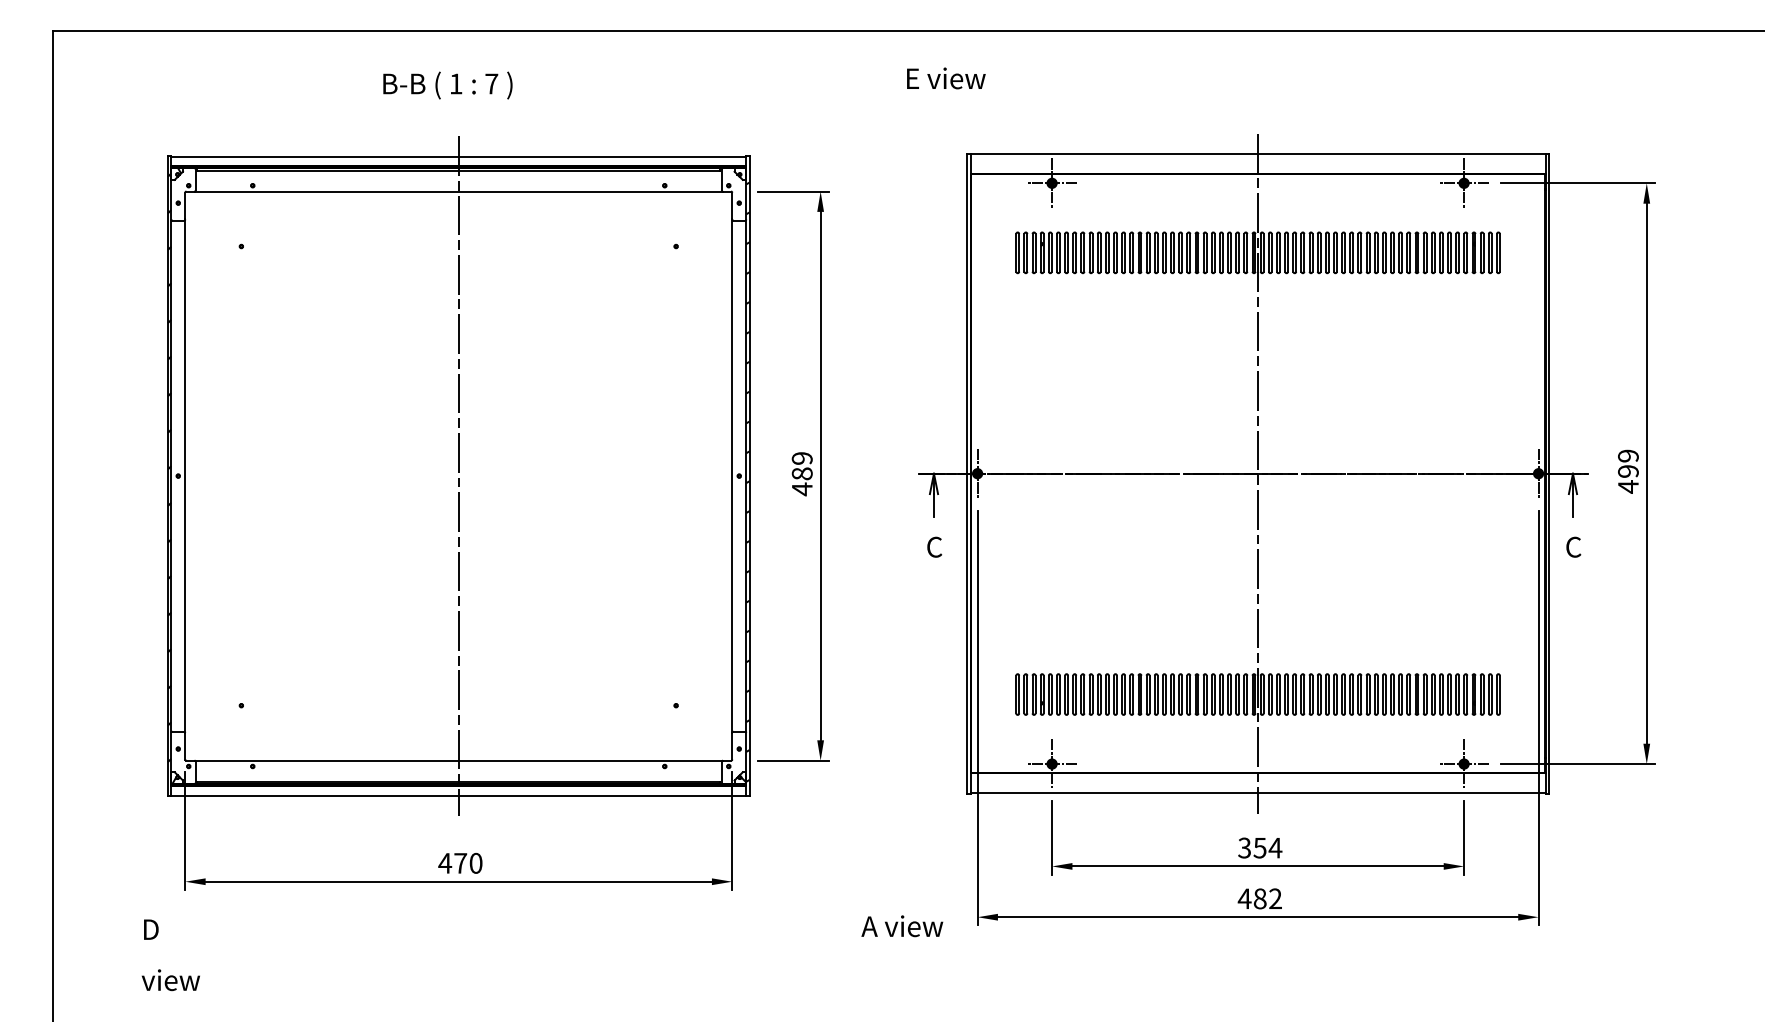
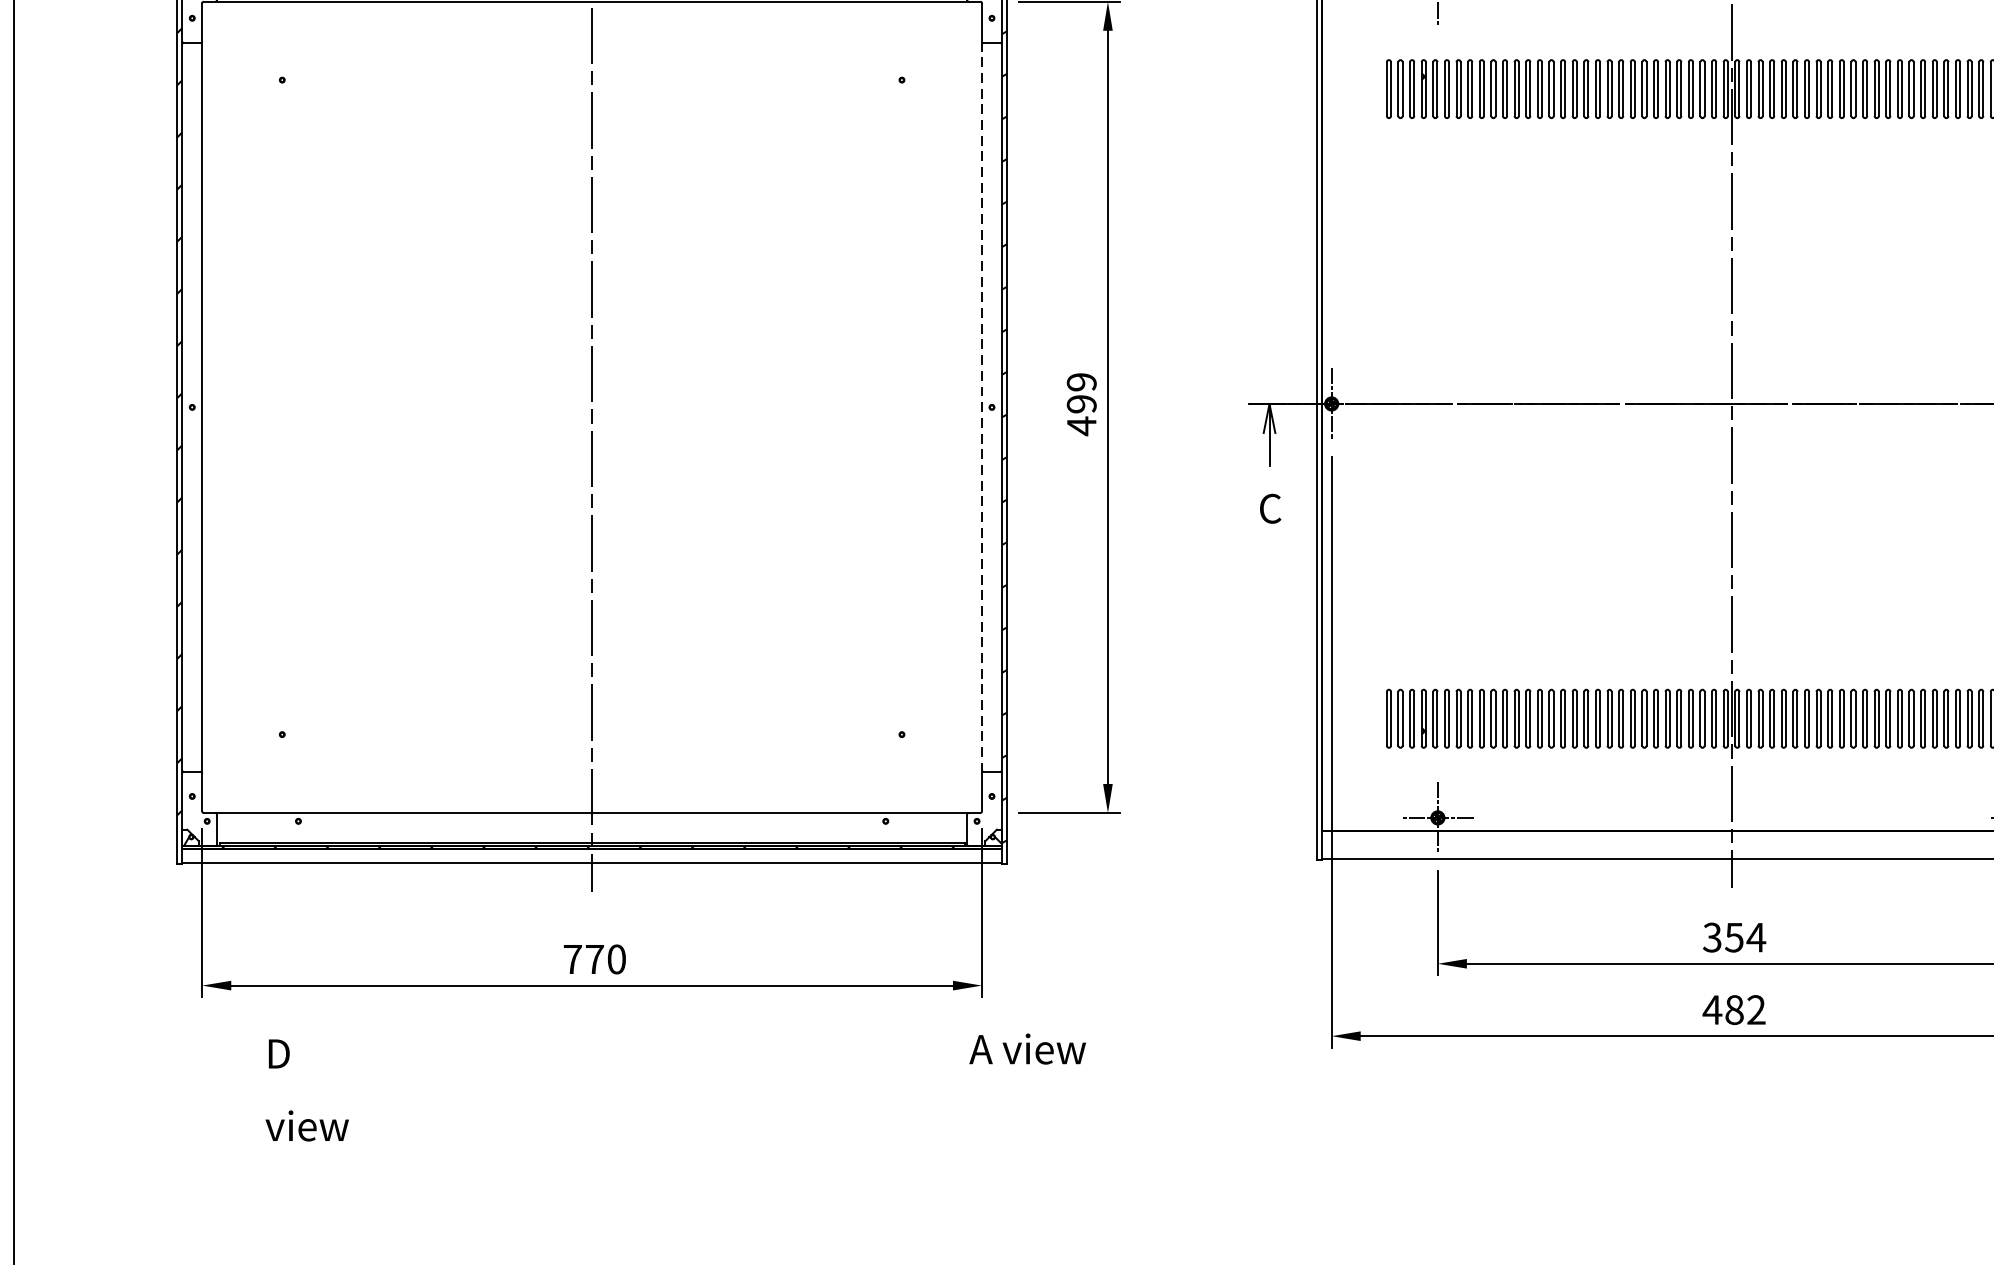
text: (801, 473) -> (1080, 403), 489 -> 499
line: (732, 476) -> (982, 407), solid -> dashed
text: (445, 863) -> (573, 959), 470 -> 770
text: (902, 926) -> (1027, 1049), moved
text: (170, 955) -> (306, 1090), moved

